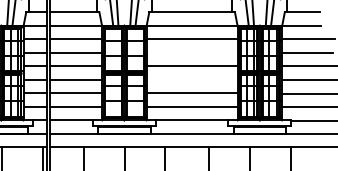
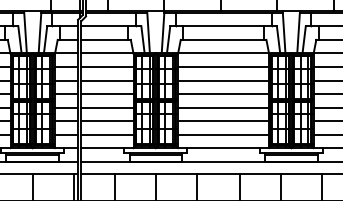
line: (192, 52) -> (223, 80), added
hatch: (122, 72) -> (153, 100), added
line: (192, 79) -> (223, 107), added

